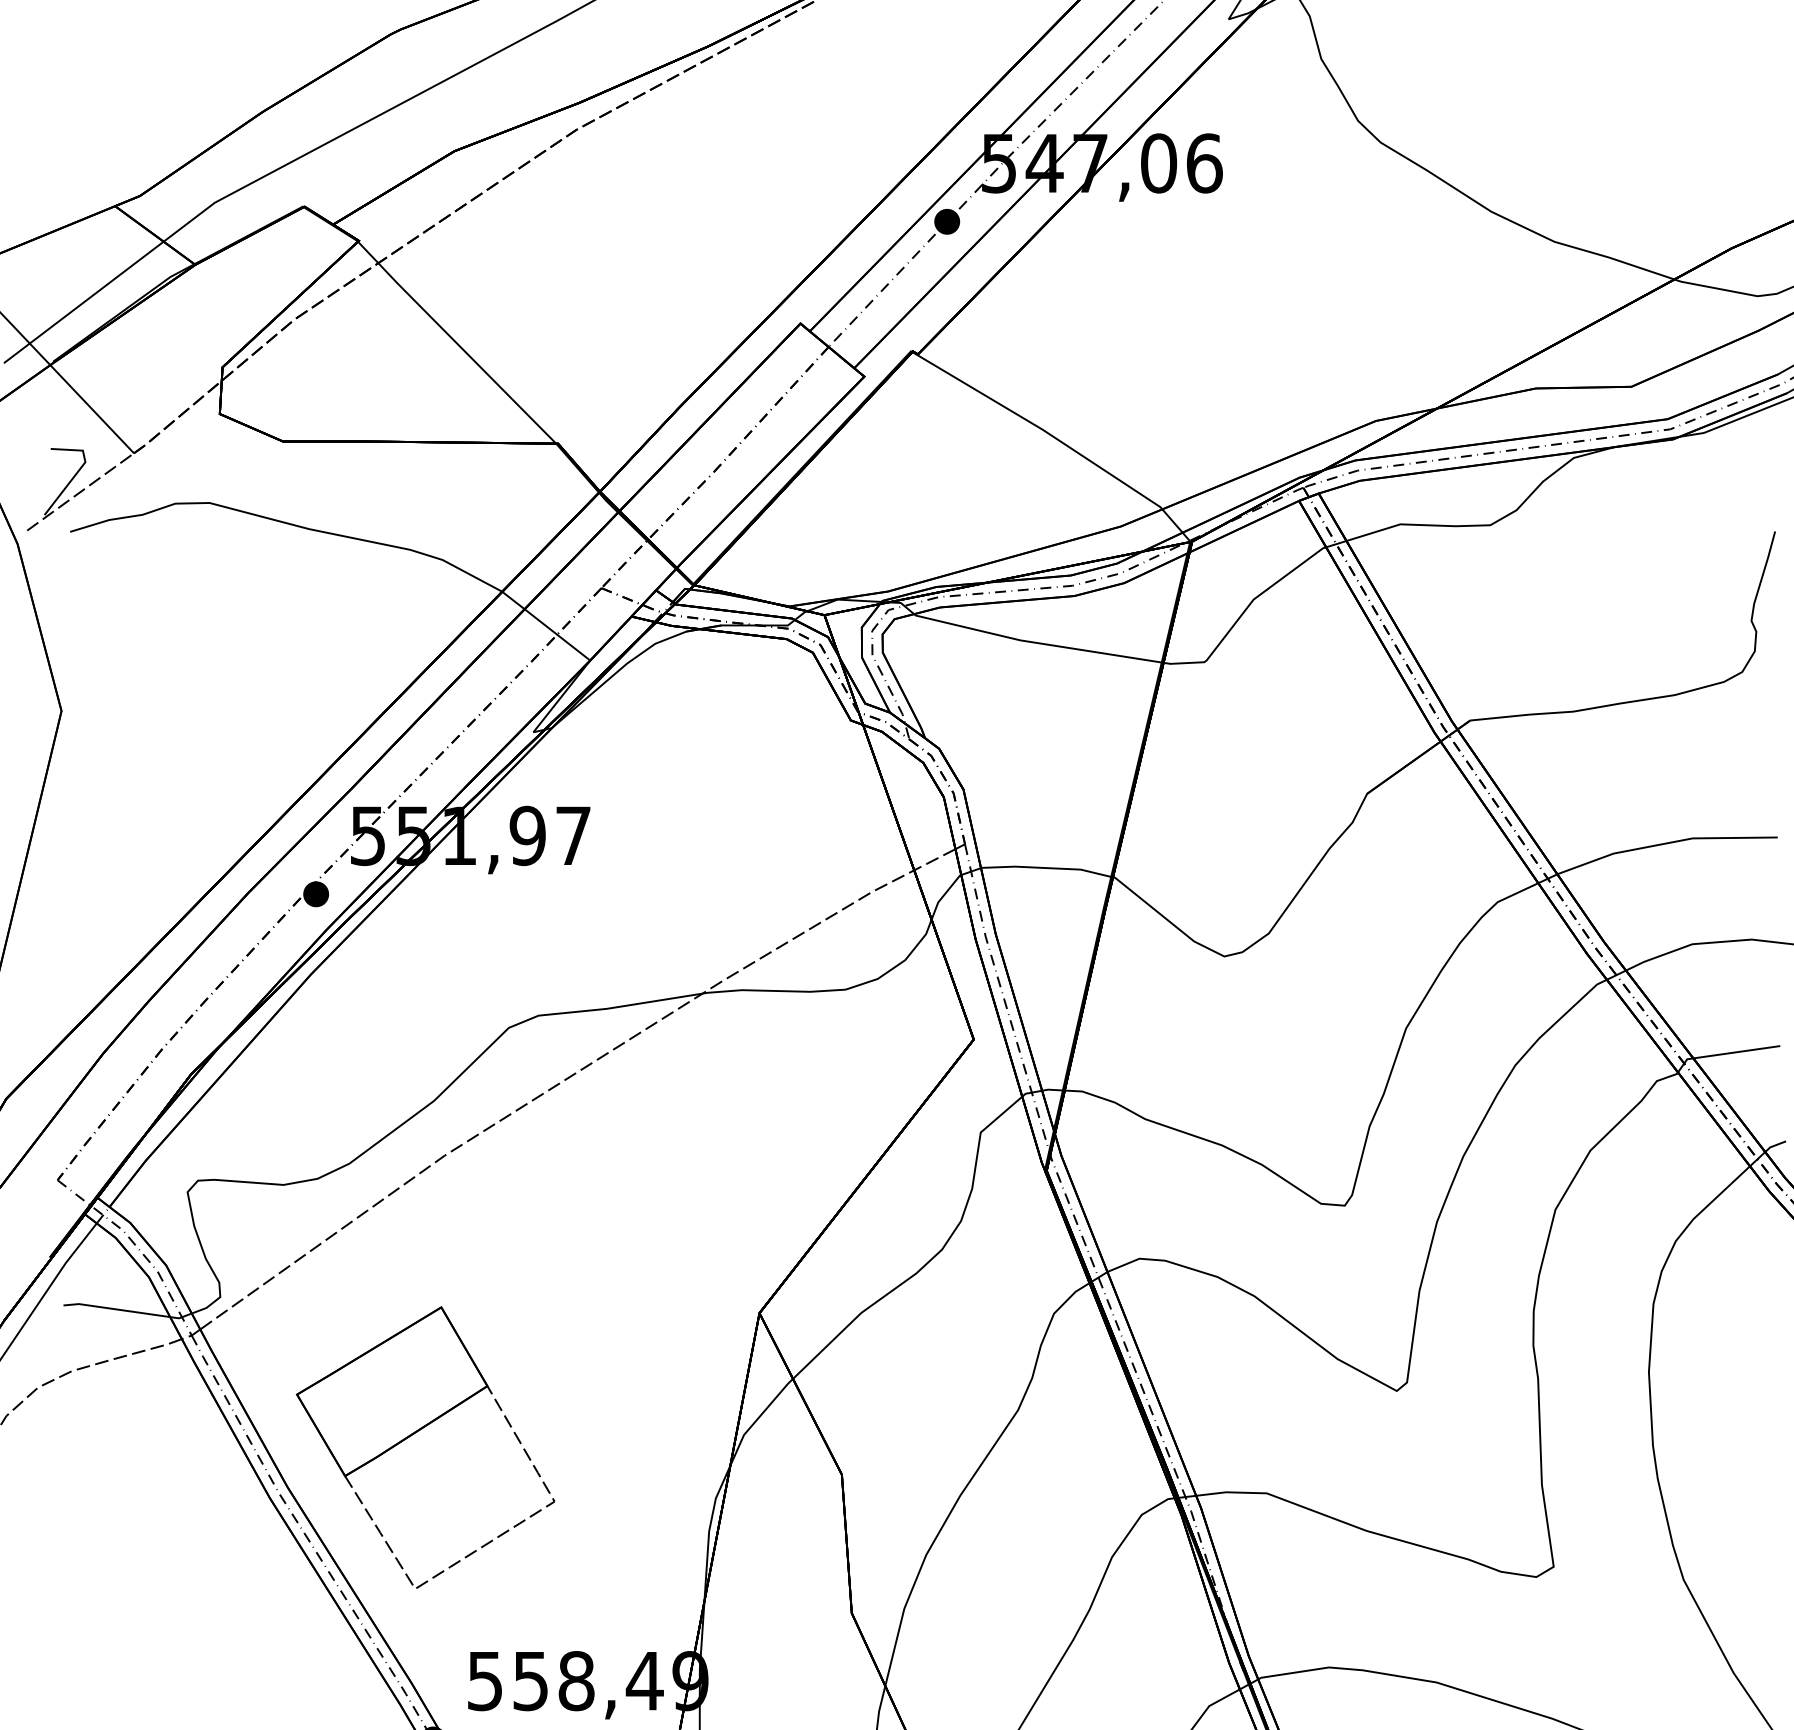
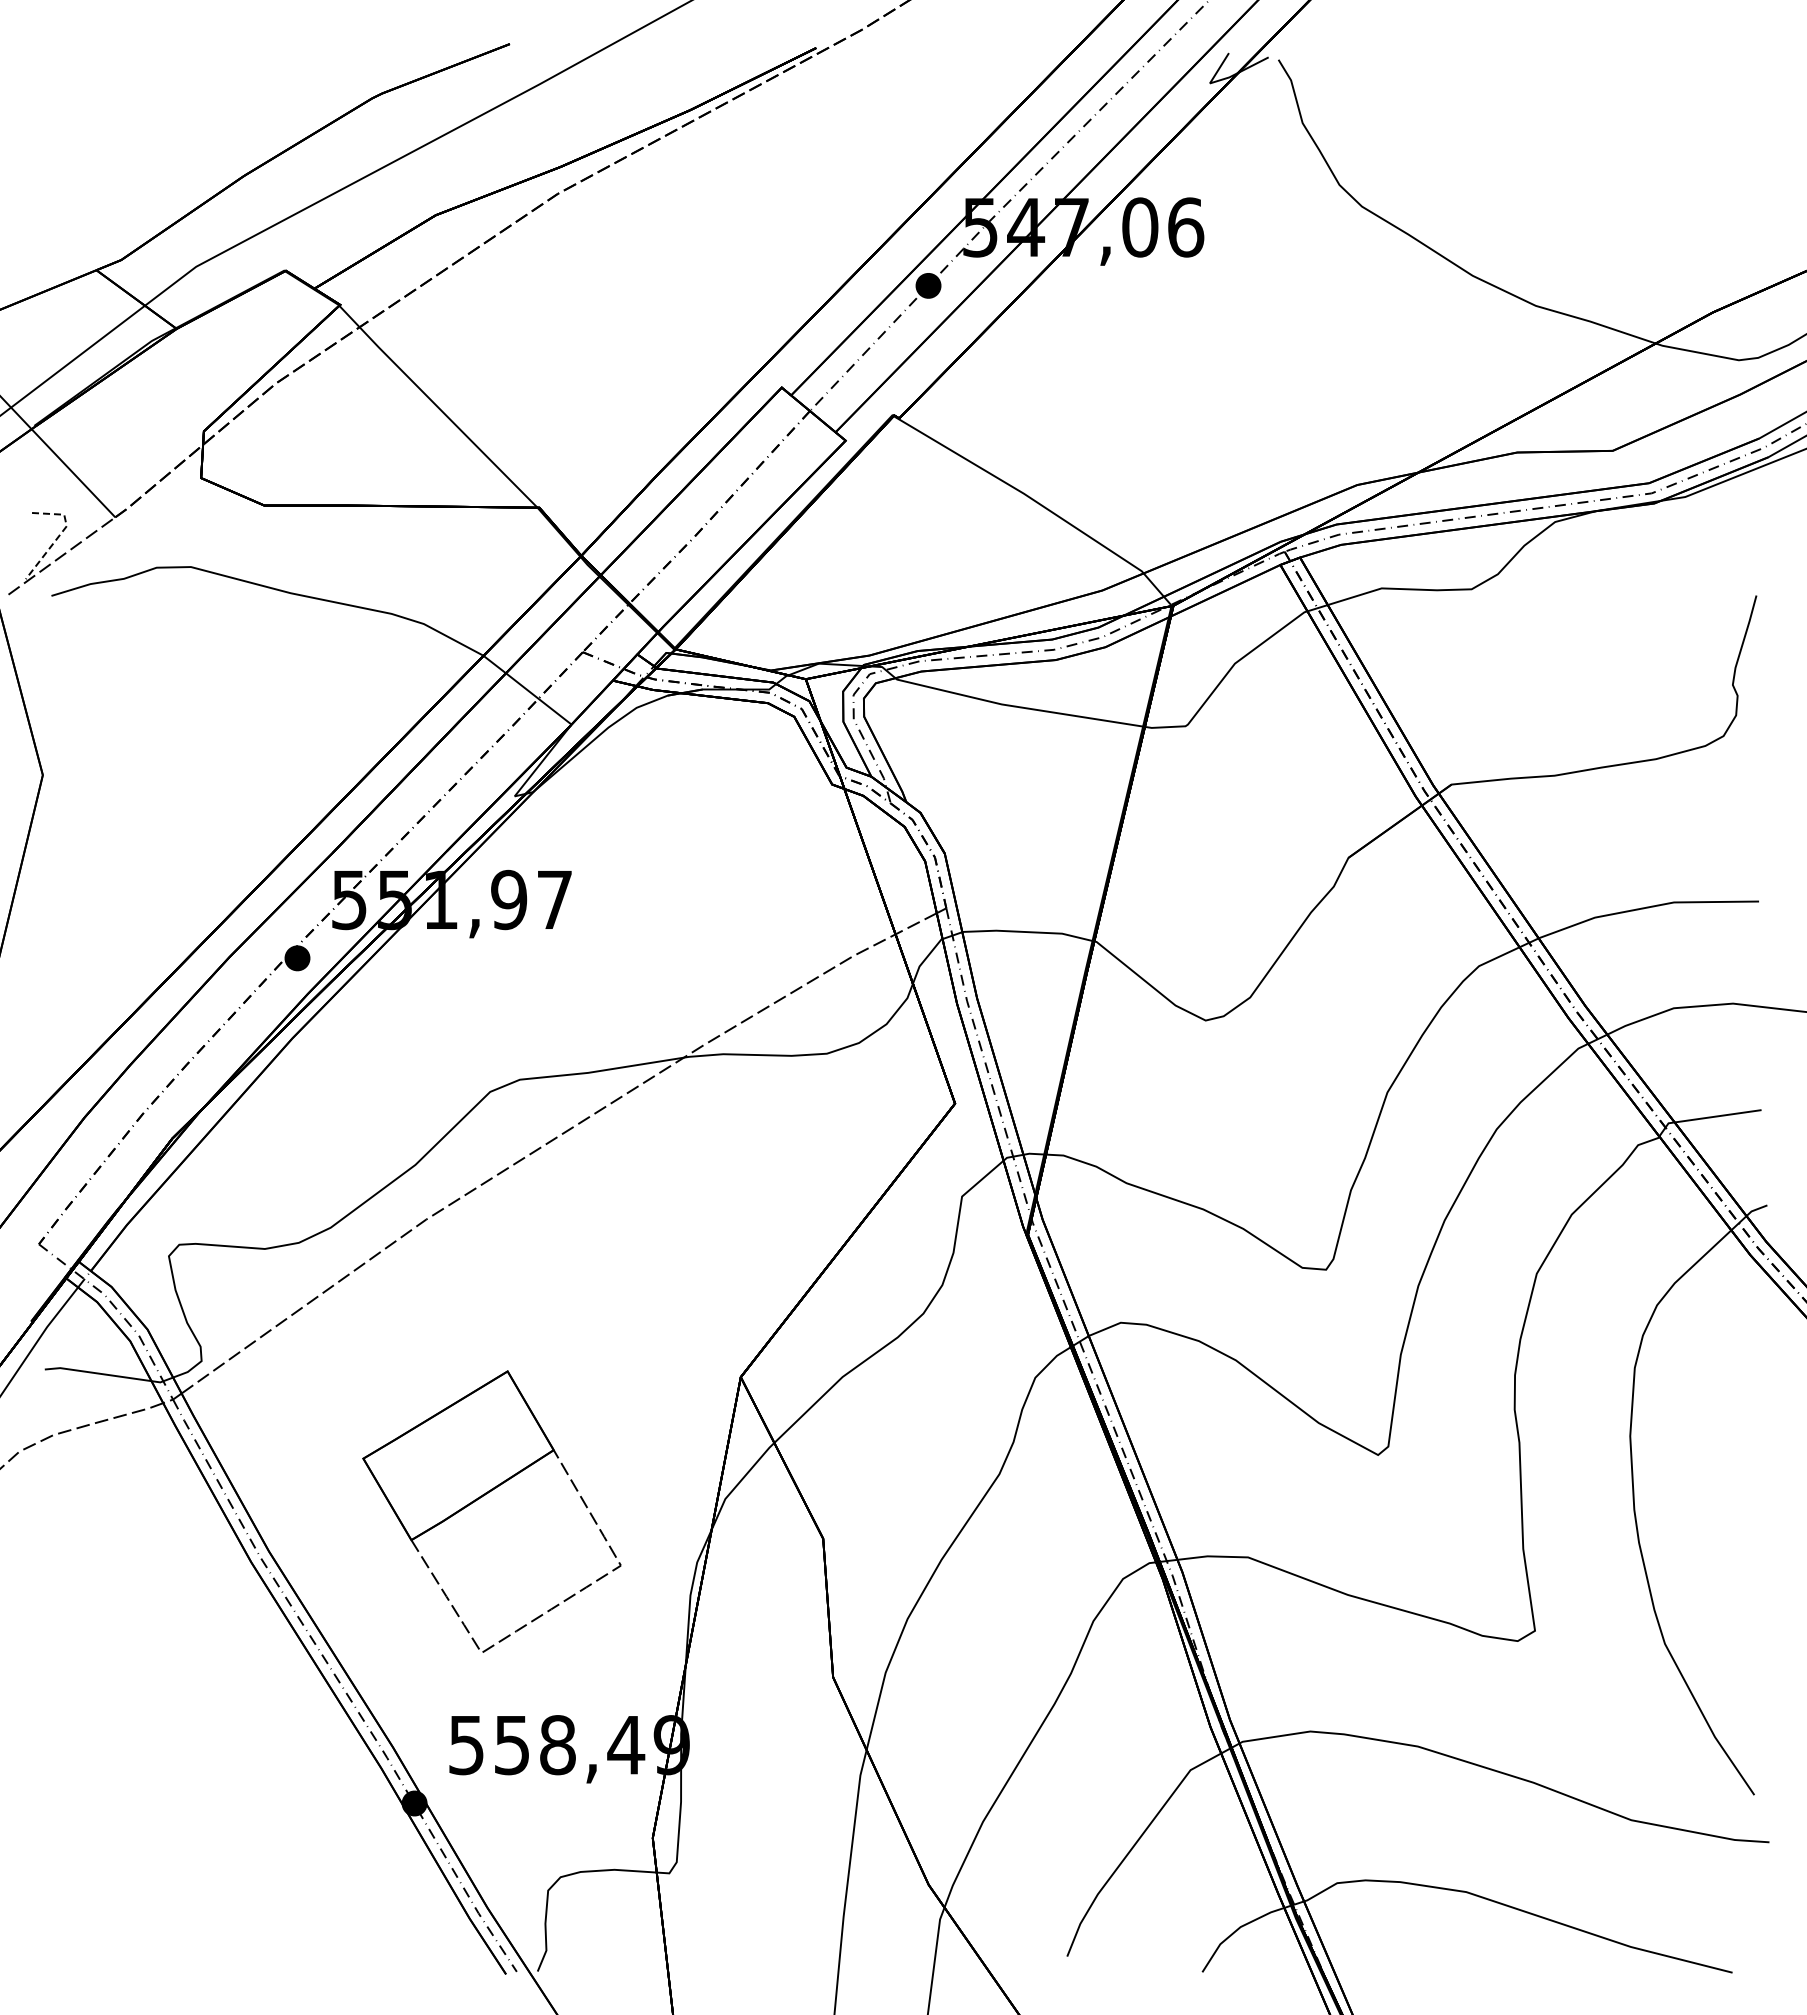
line: (79, 470) -> (60, 534), solid -> dashed
part: (416, 1433) -> (482, 1497), moved

